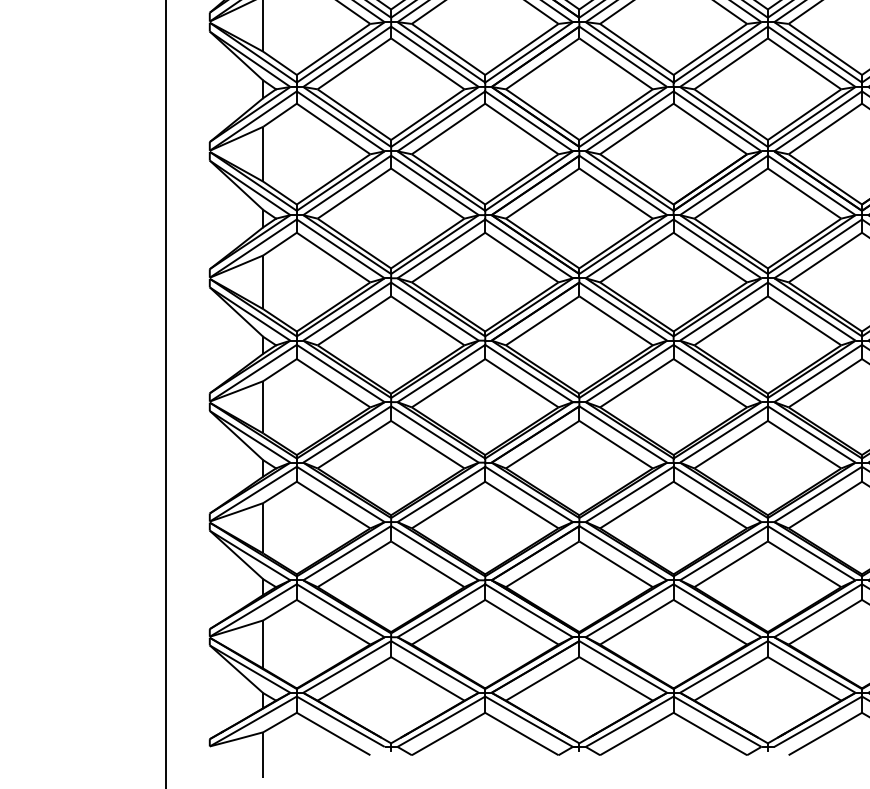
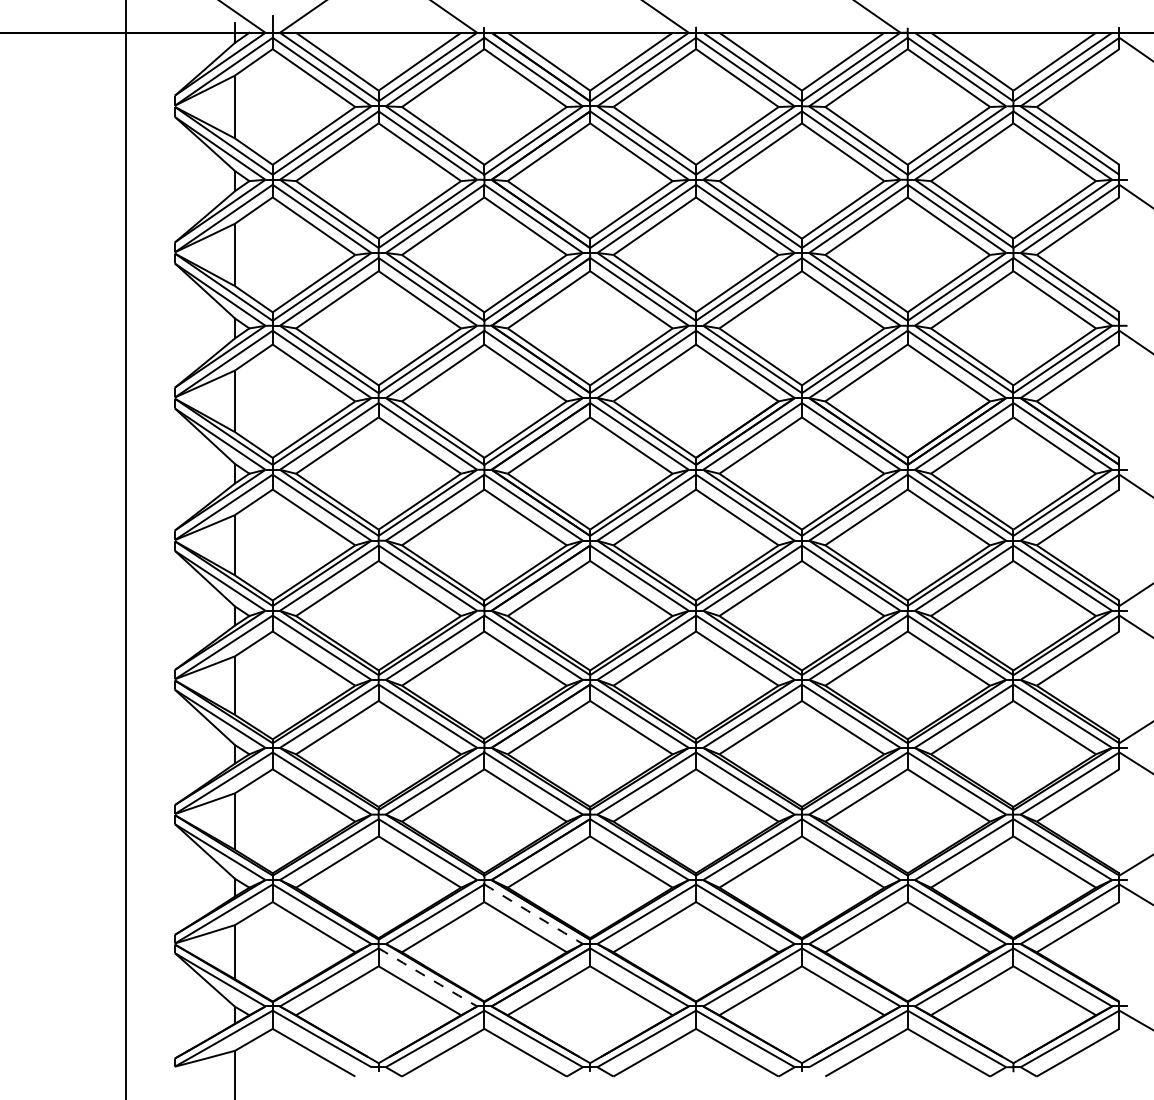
arc: (528, 610) -> (533, 914), solid -> dashed
arc: (434, 667) -> (427, 977), solid -> dashed

